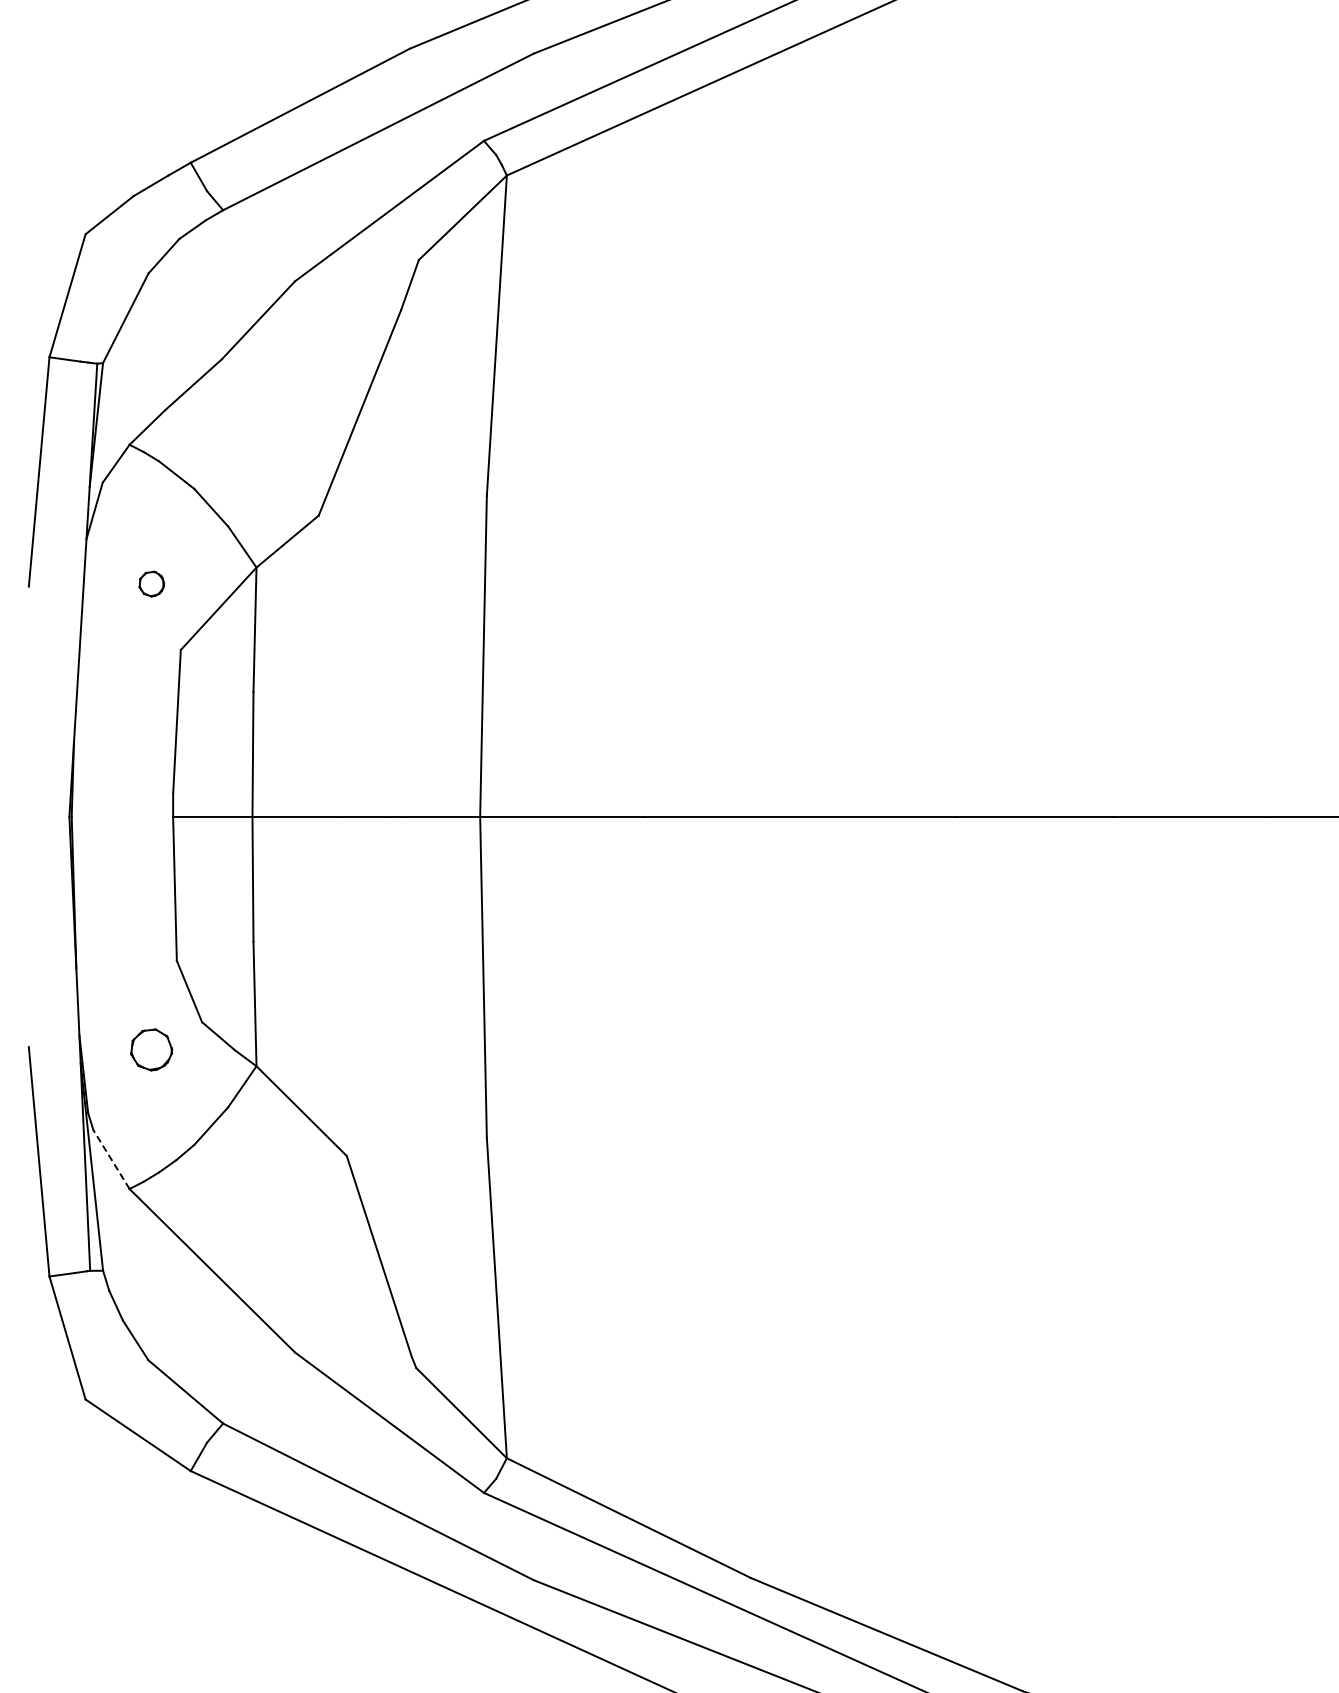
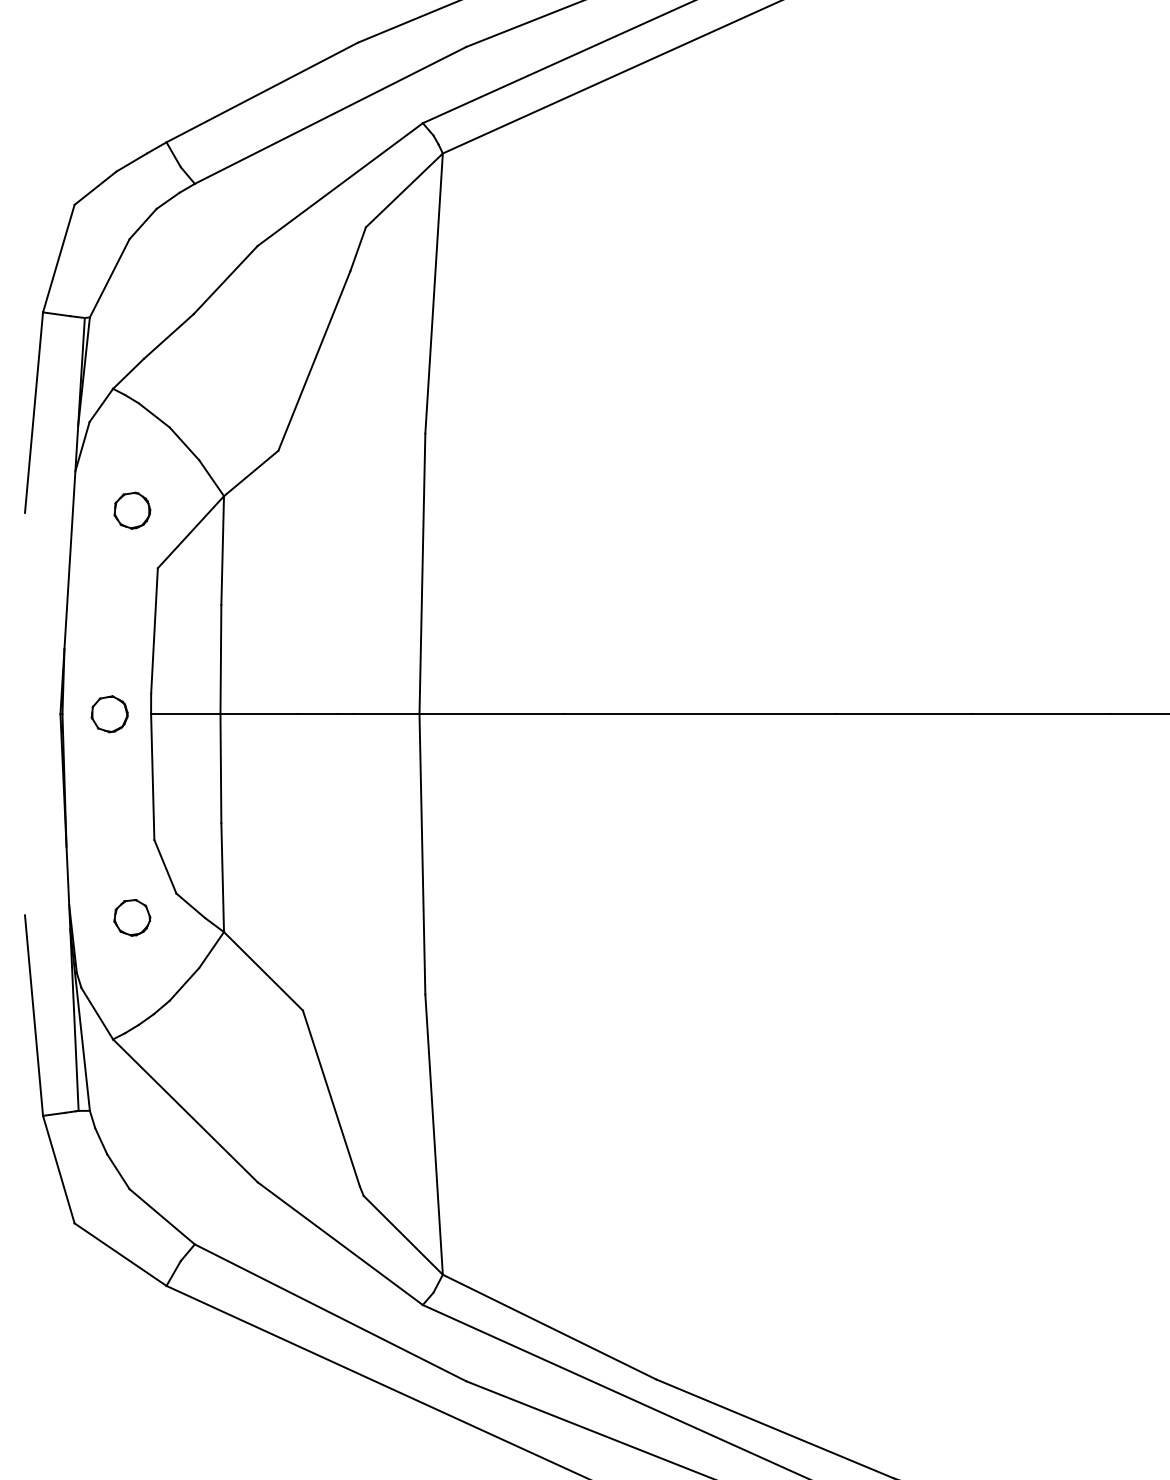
part: (151, 583) -> (132, 510), size x1.67
part: (125, 816) -> (109, 713), added
line: (111, 1159) -> (97, 1013), dashed -> solid

